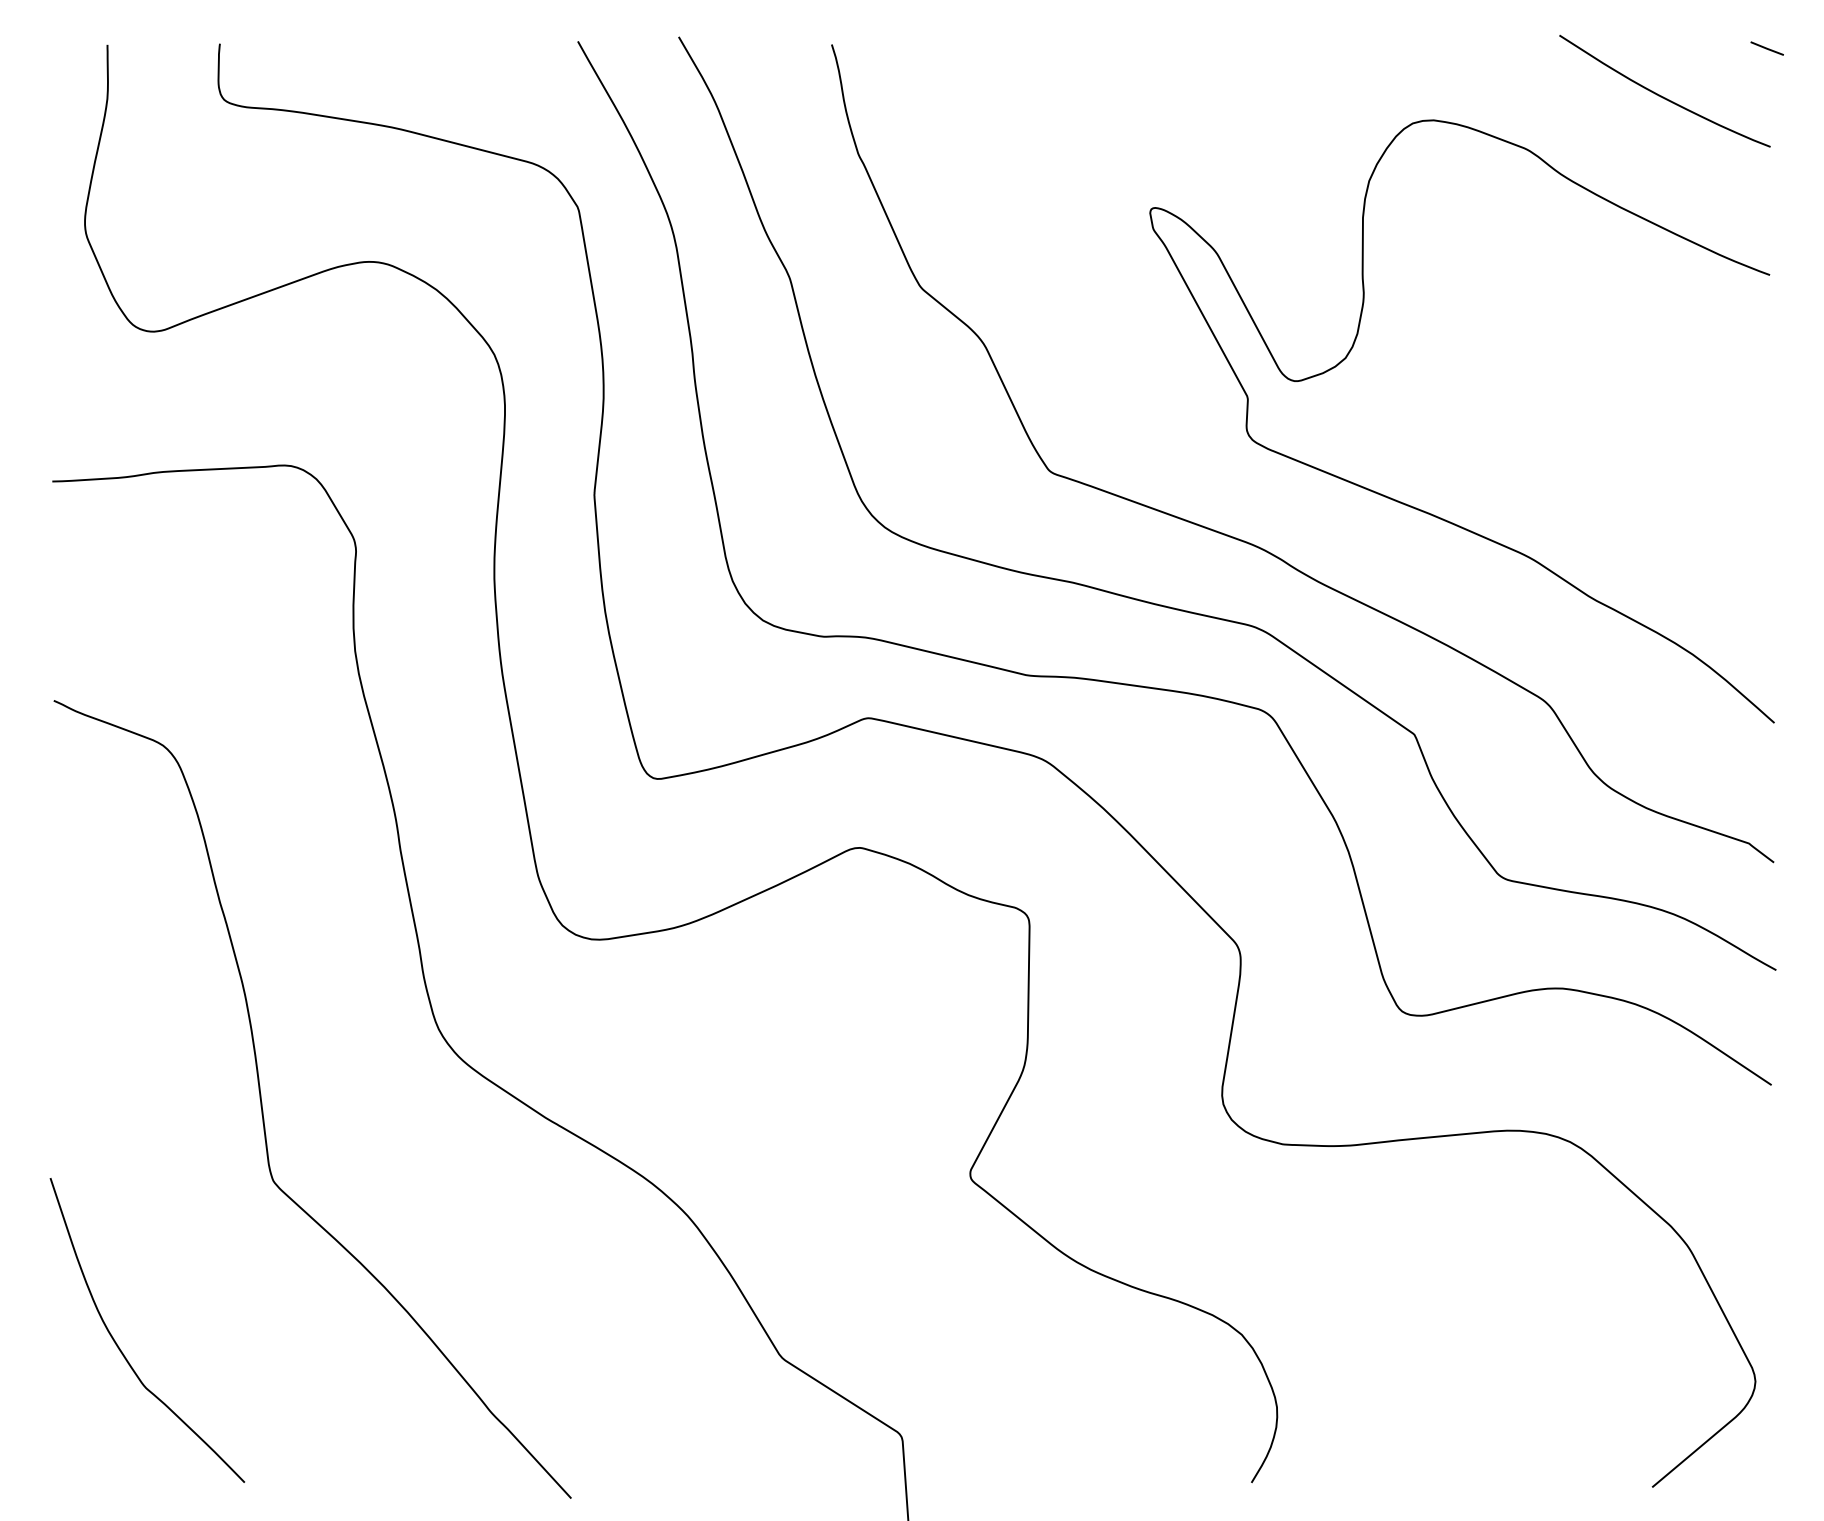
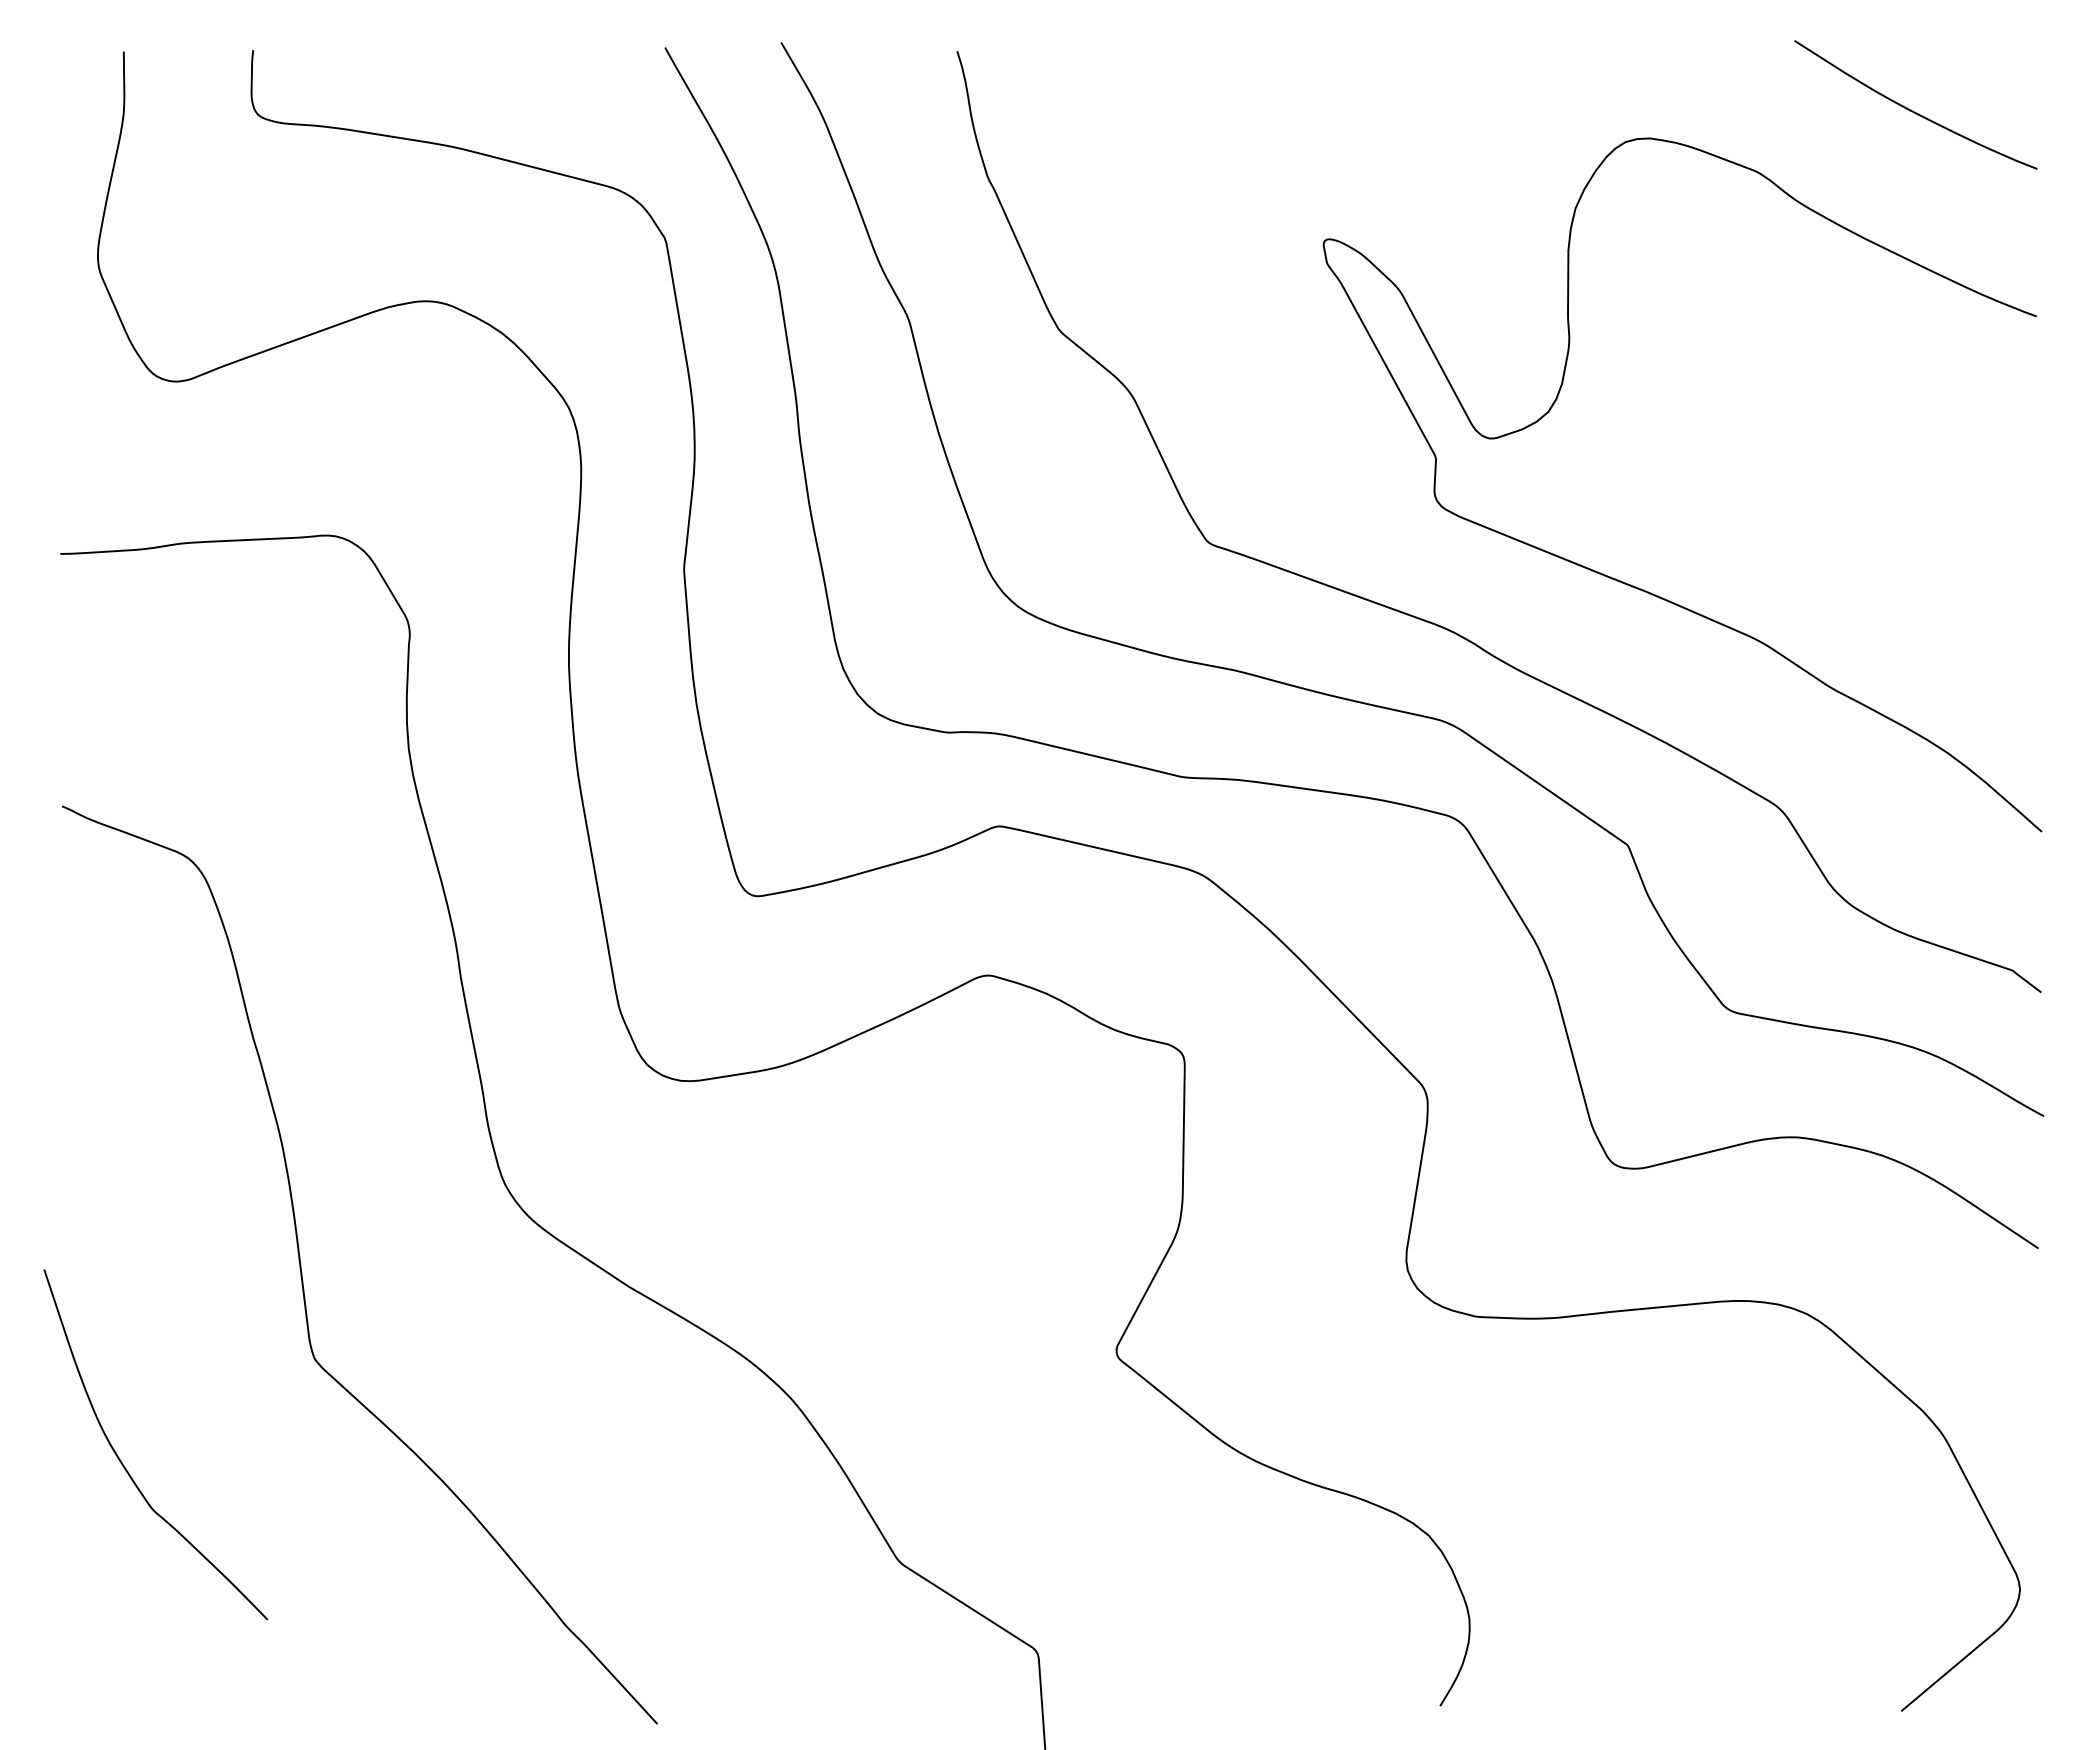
line: (1767, 48) -> (2033, 55), removed
curve: (120, 1348) -> (124, 1465), moved

